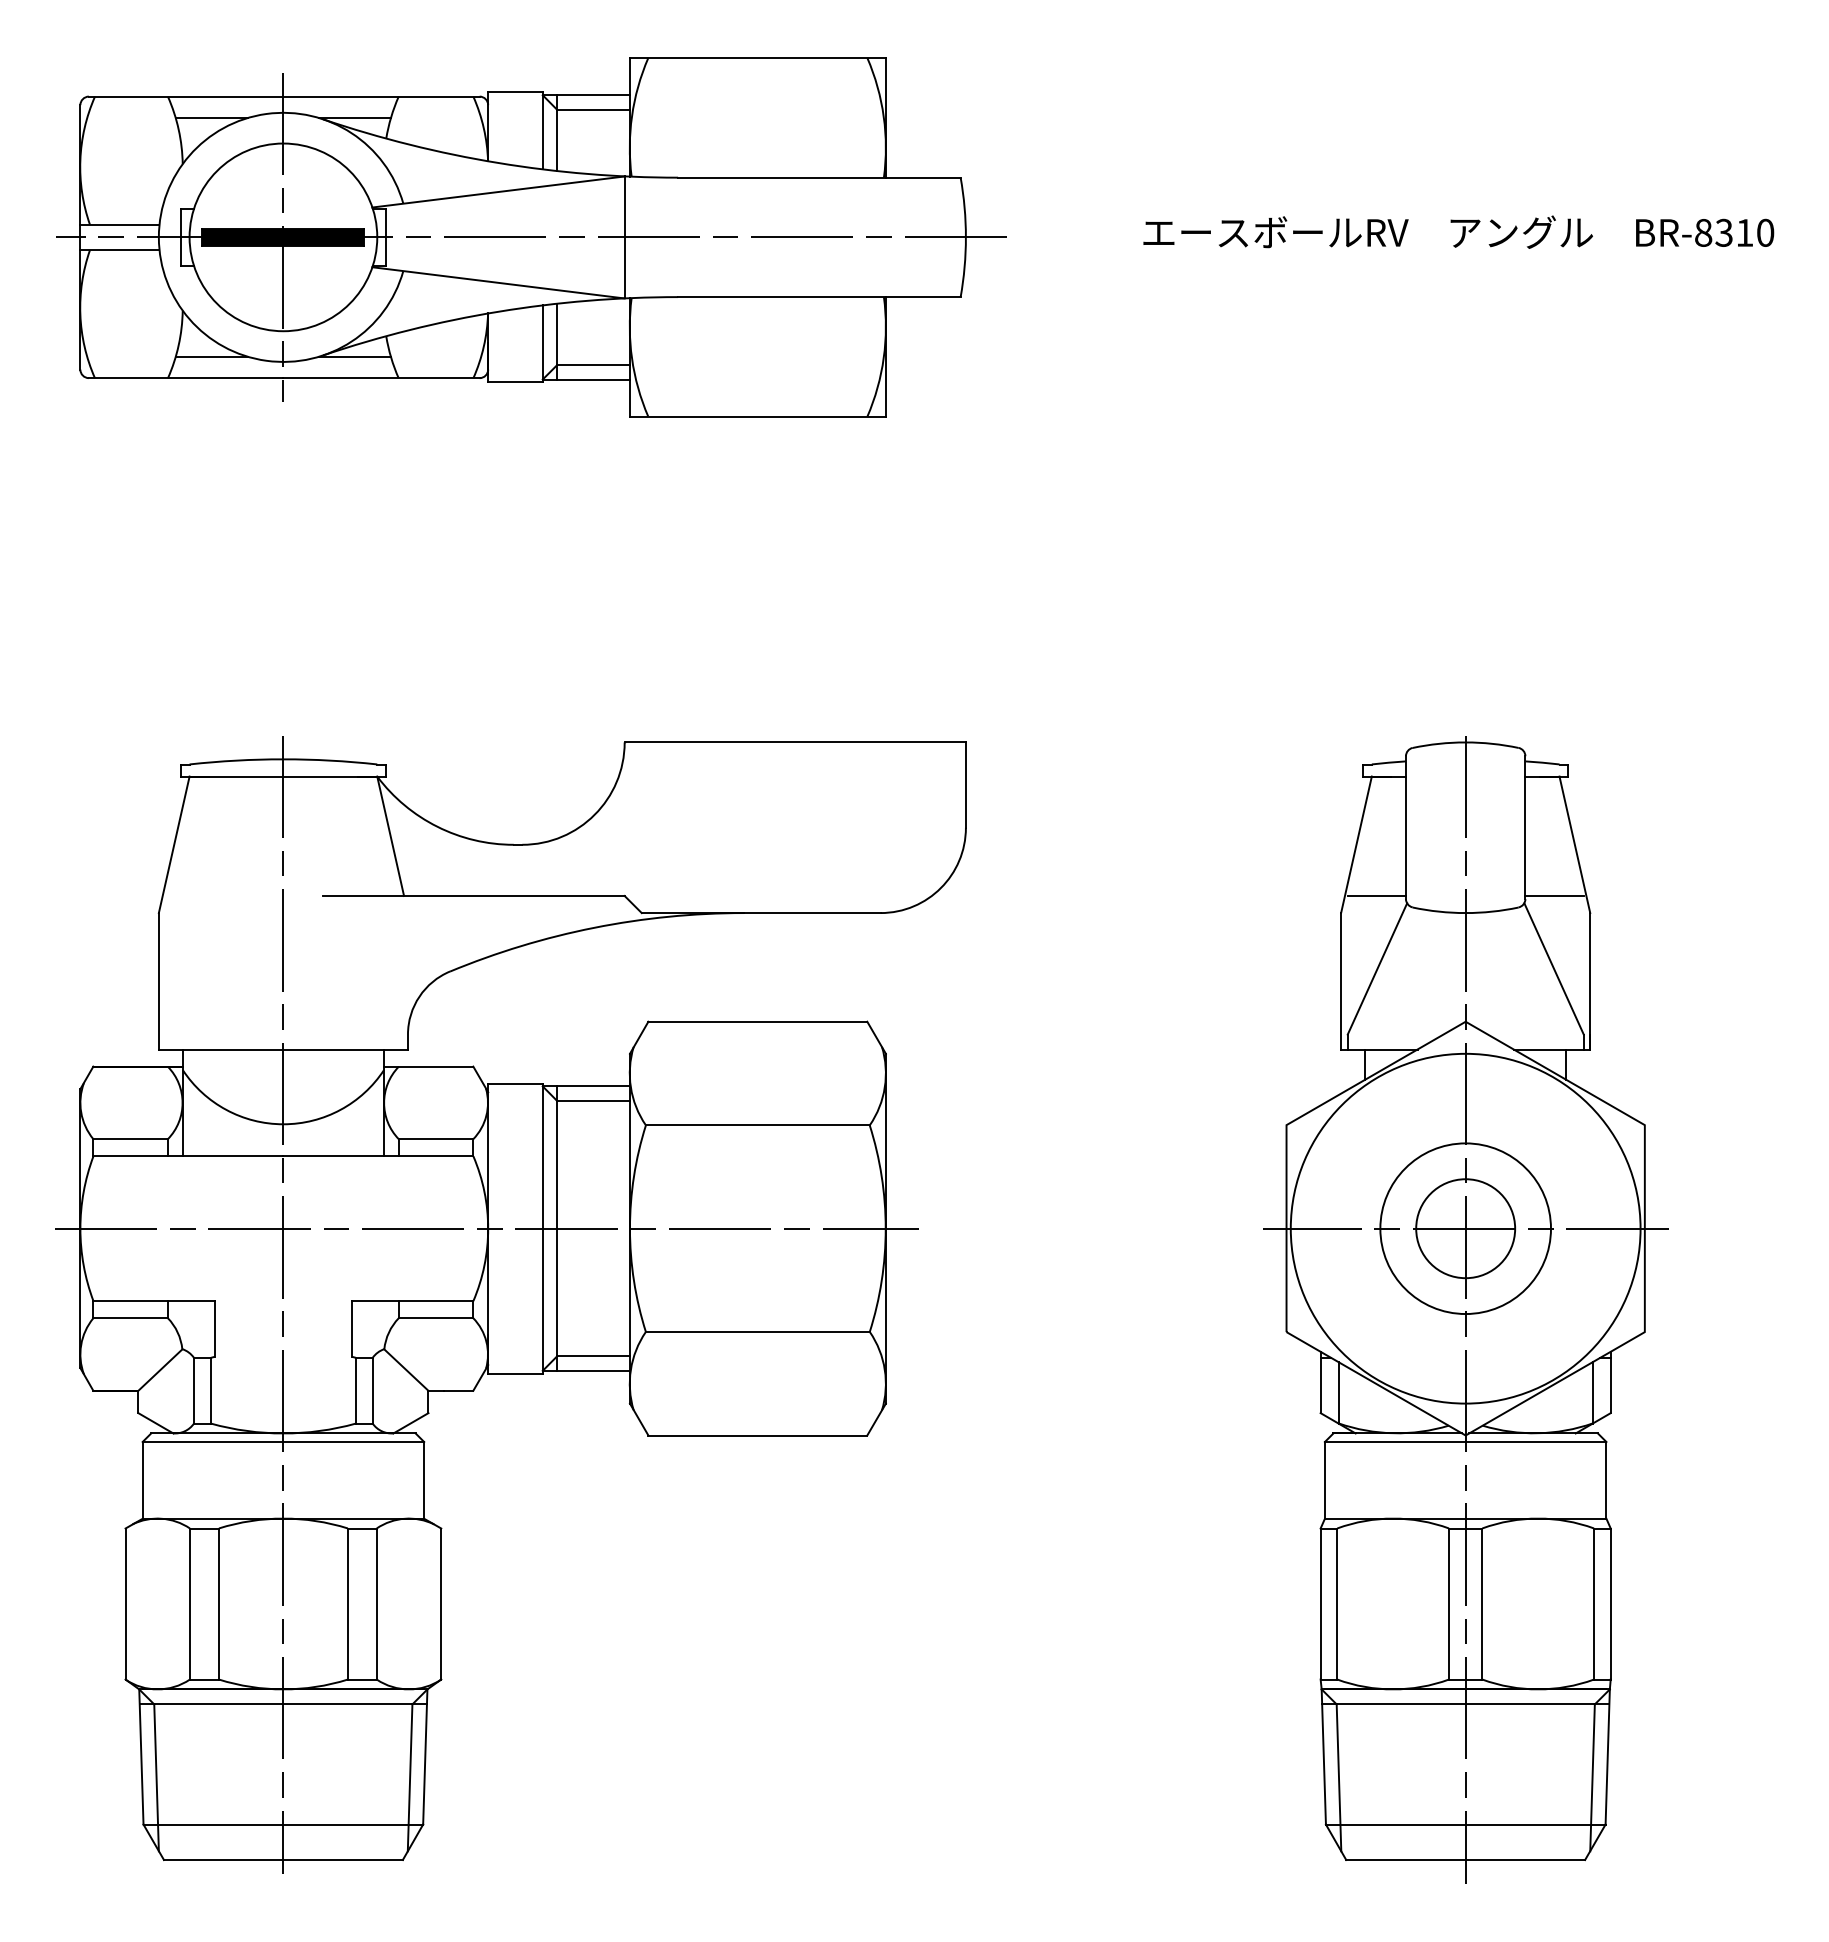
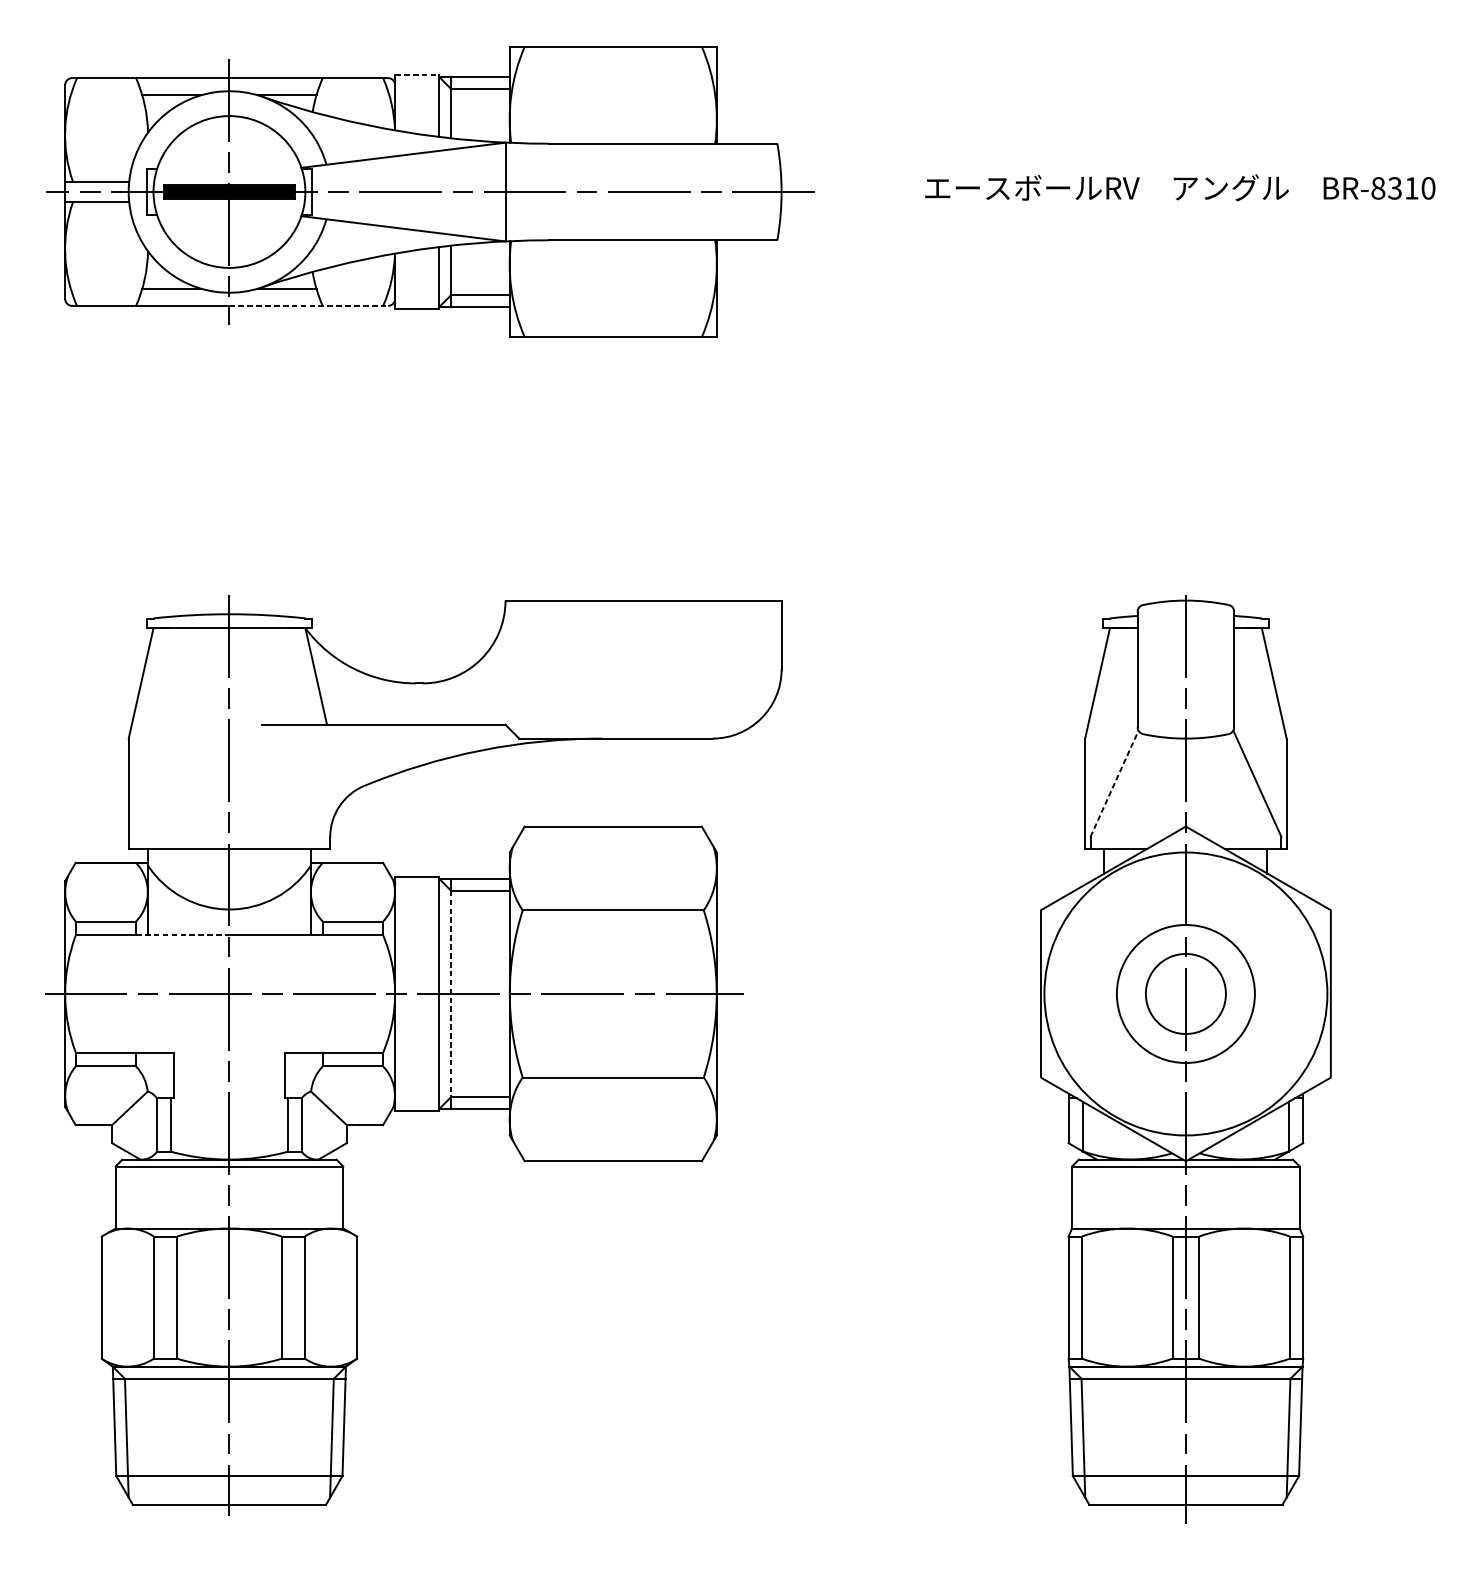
line: (515, 92) -> (417, 74), solid -> dashed
line: (382, 378) -> (309, 306), solid -> dashed
line: (1376, 896) -> (1113, 725), removed
line: (1554, 896) -> (1257, 725), removed
line: (1377, 968) -> (1114, 783), solid -> dashed
line: (225, 1156) -> (182, 935), solid -> dashed
line: (557, 1228) -> (451, 993), solid -> dashed
line: (1465, 1228) -> (1185, 993), removed

